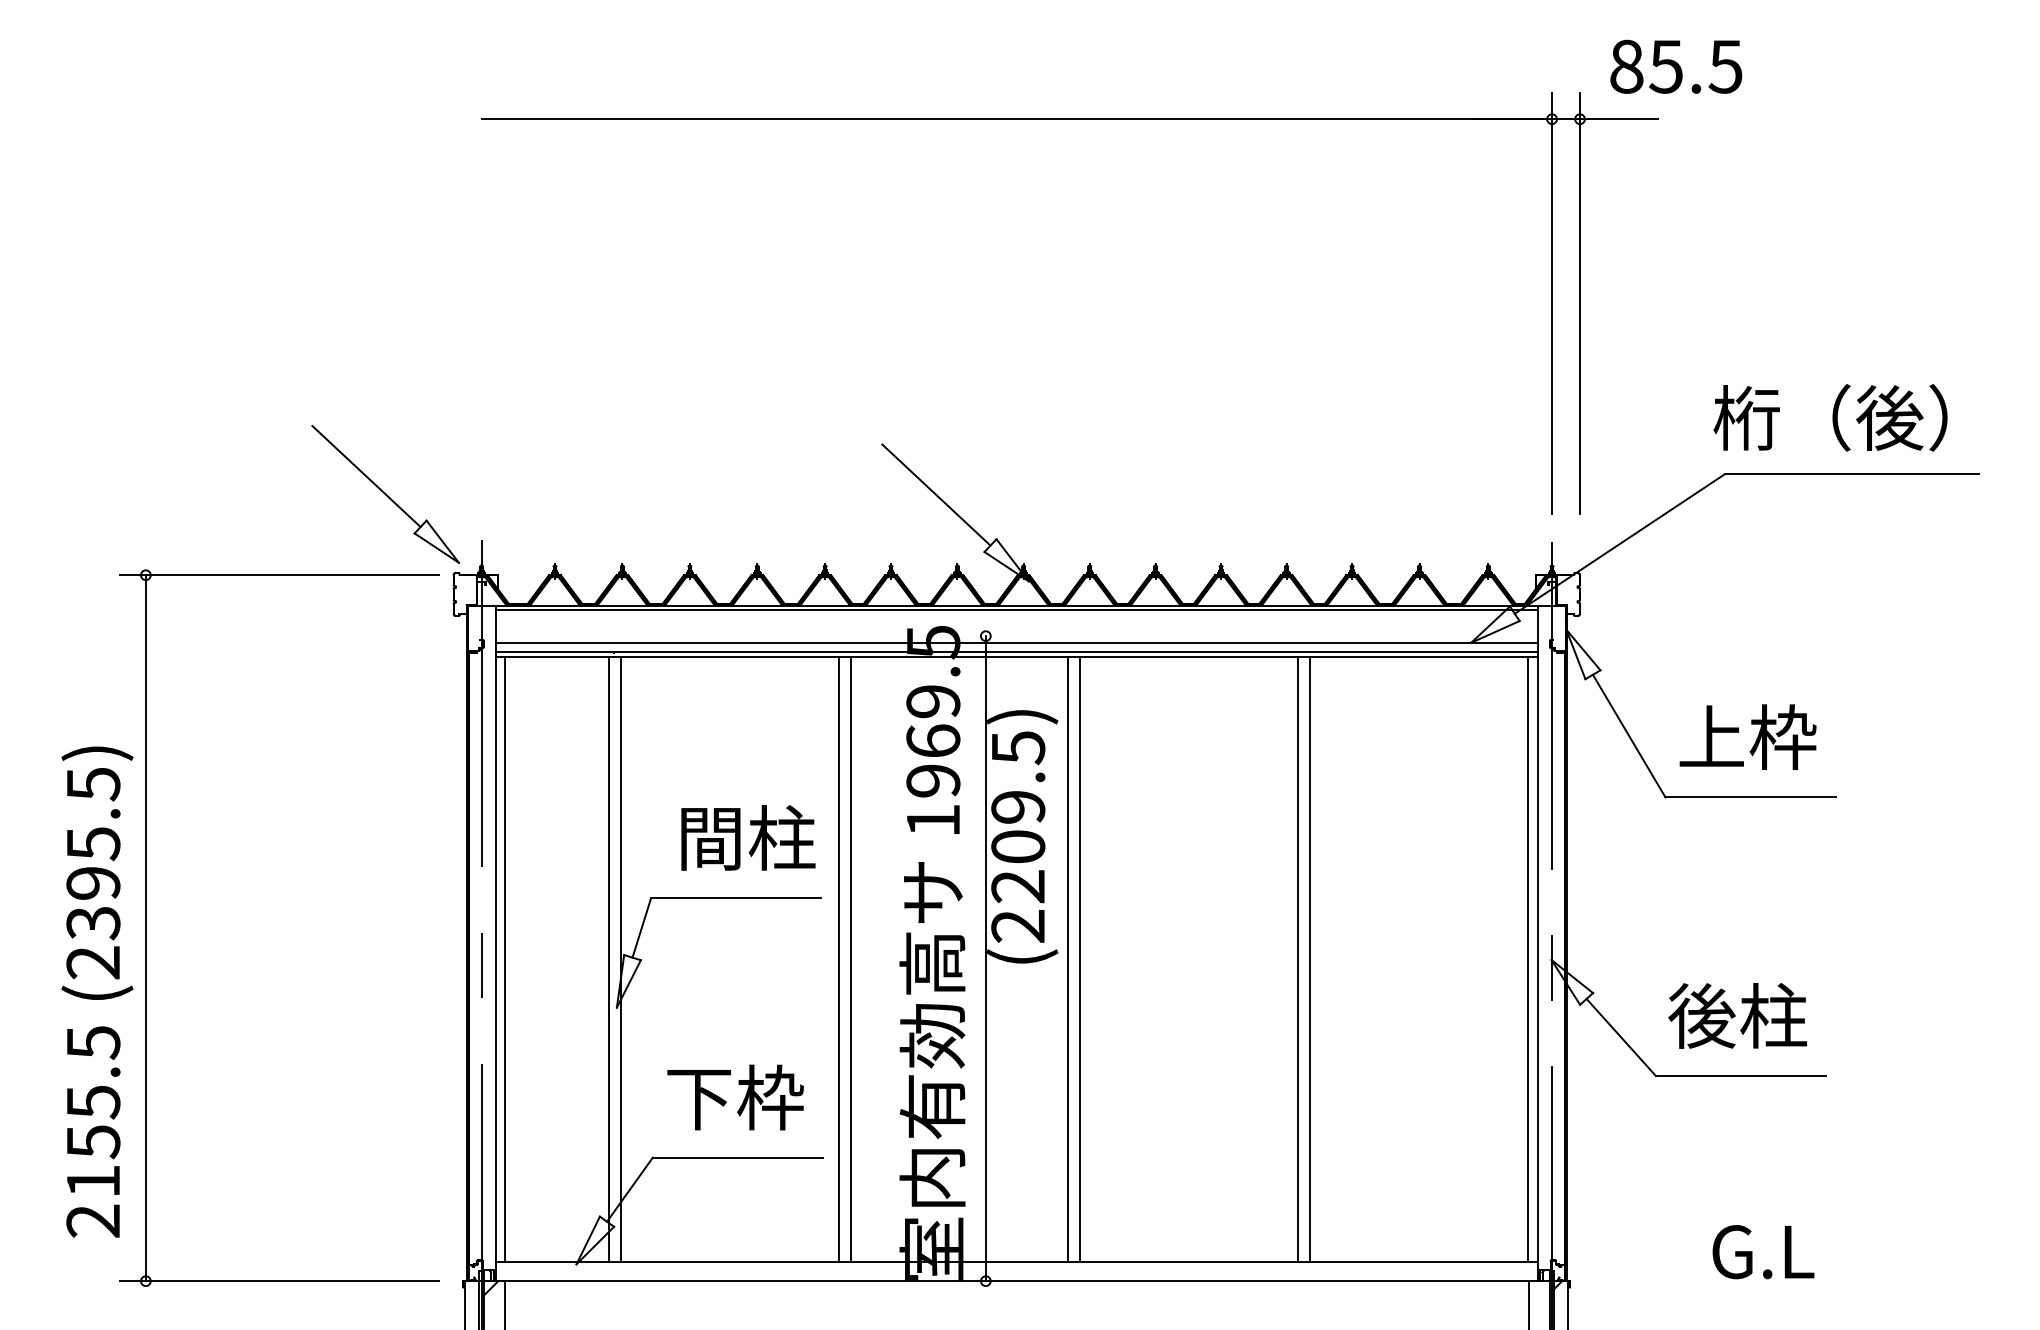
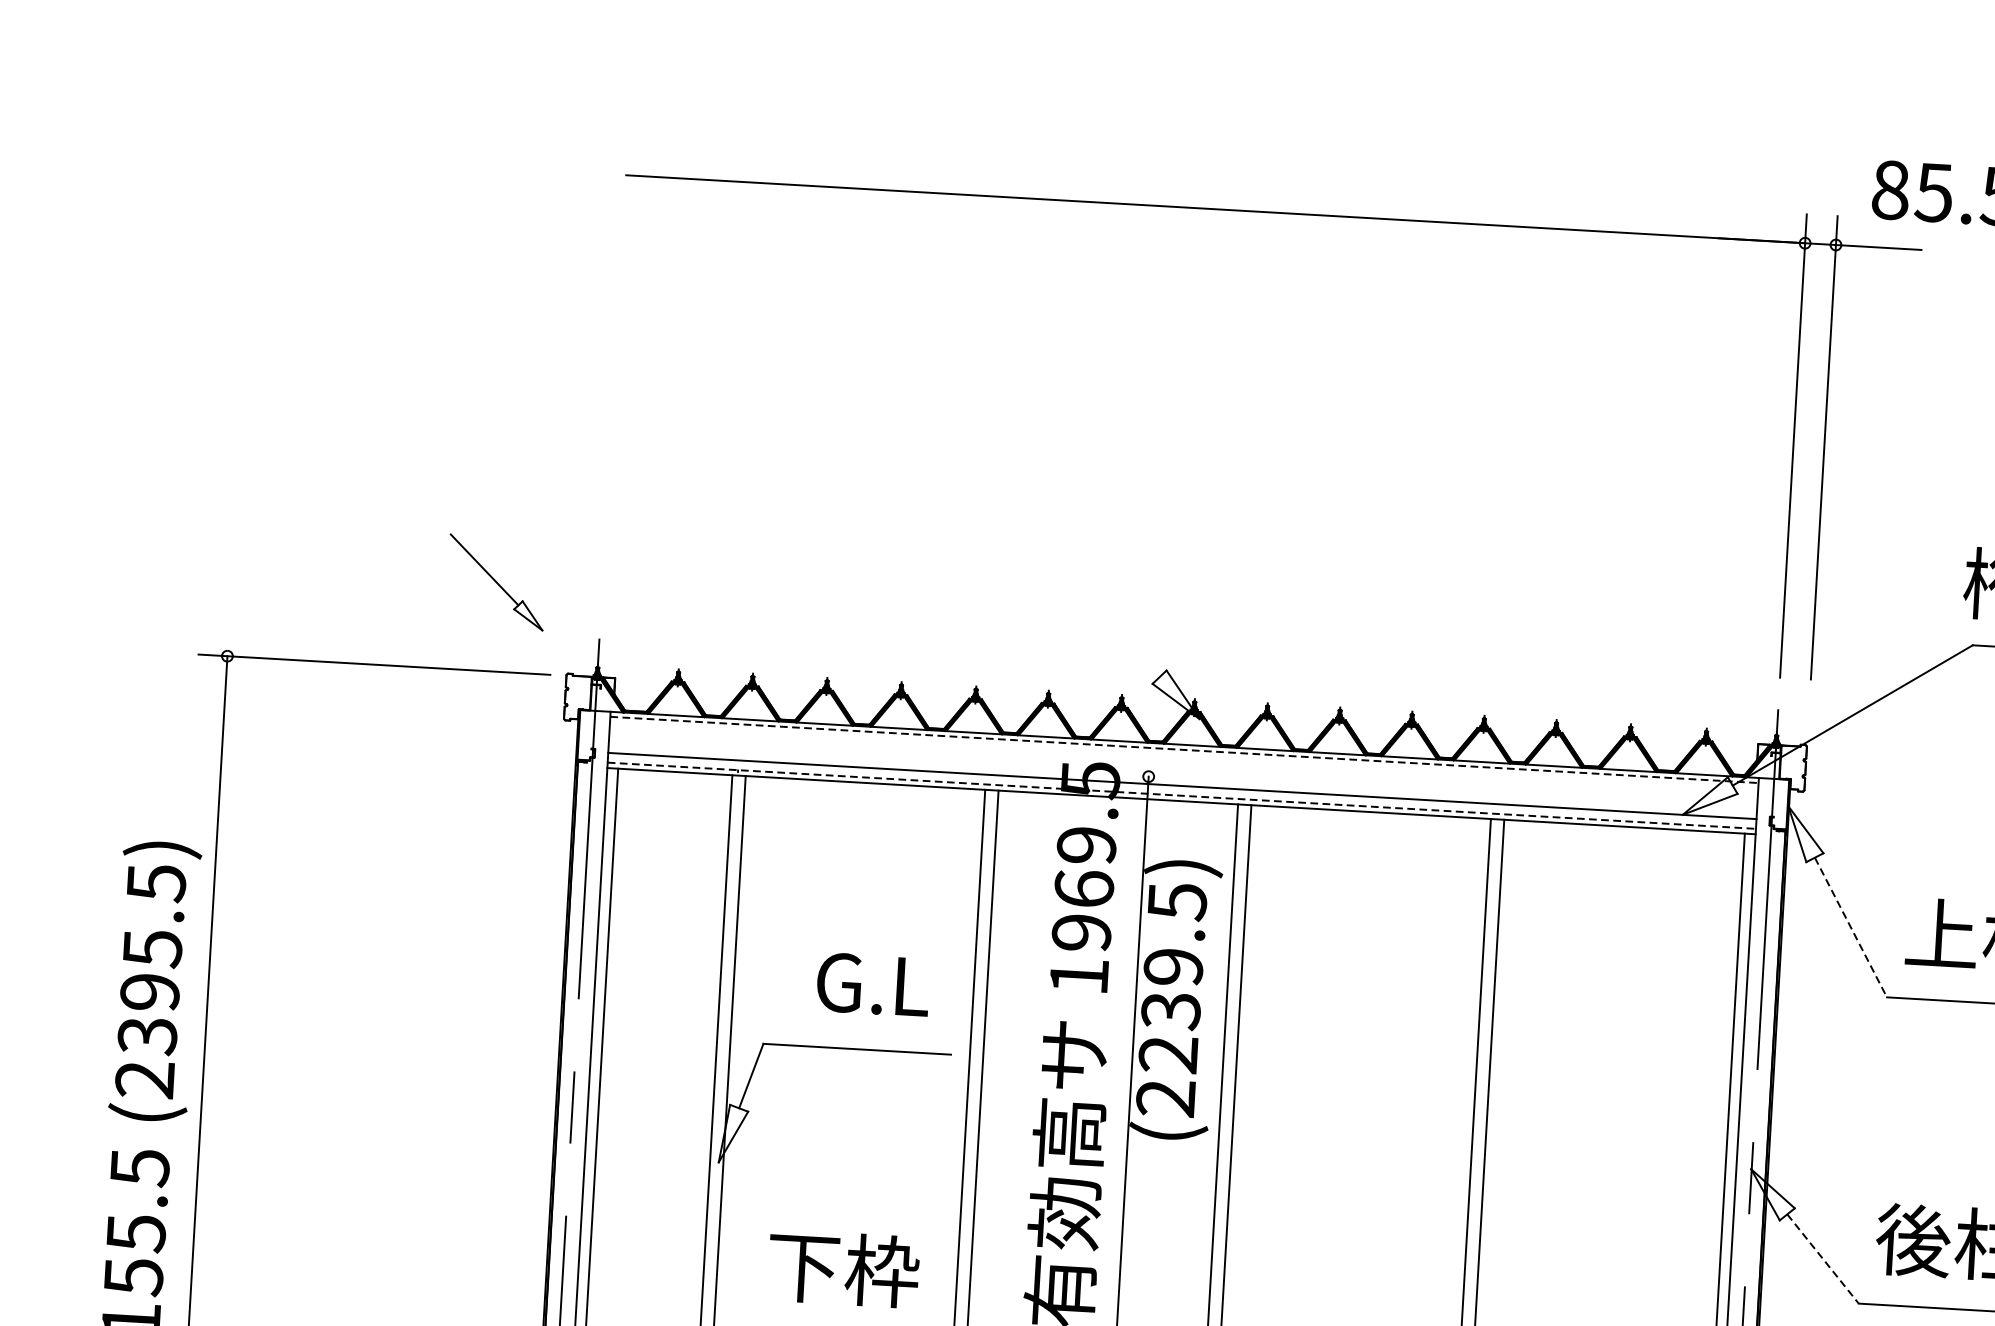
part: (385, 494) -> (496, 582), size x0.6
line: (936, 494) -> (1103, 617), removed
line: (1017, 610) -> (1185, 750), solid -> dashed
line: (1017, 651) -> (1182, 795), solid -> dashed
line: (1629, 736) -> (1851, 928), solid -> dashed
text: (748, 837) -> (874, 983), 間柱 -> G.L
text: (1018, 847) -> (1171, 1011), (2209.5) -> (2239.5)
line: (1621, 1037) -> (1823, 1259), solid -> dashed

